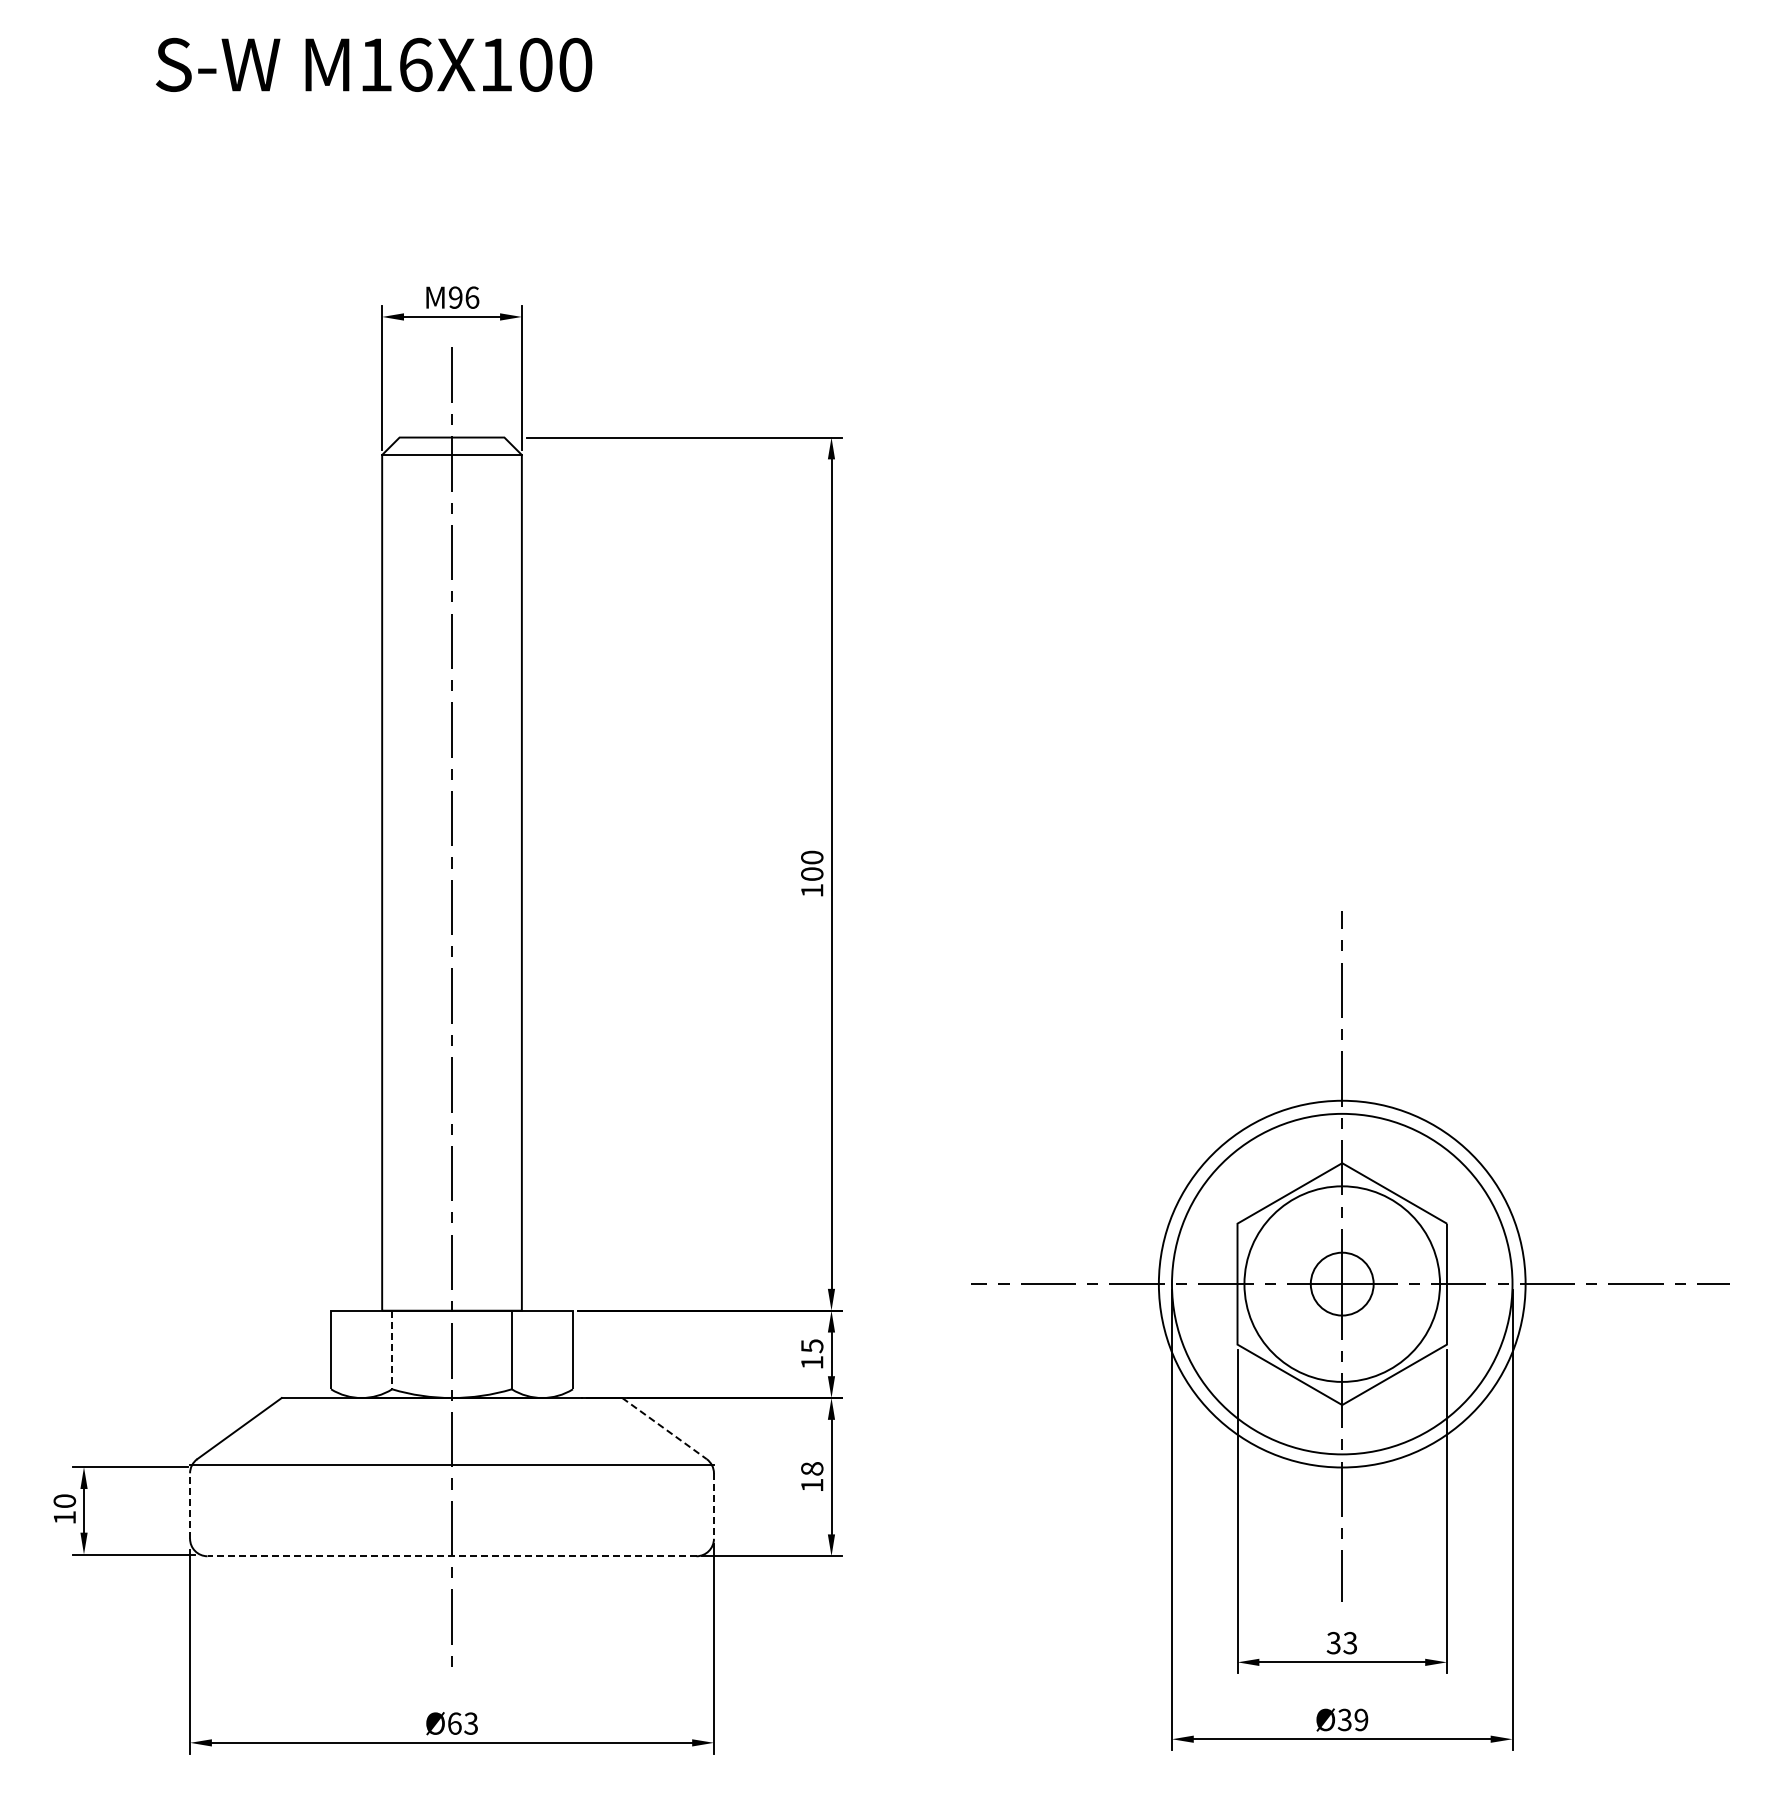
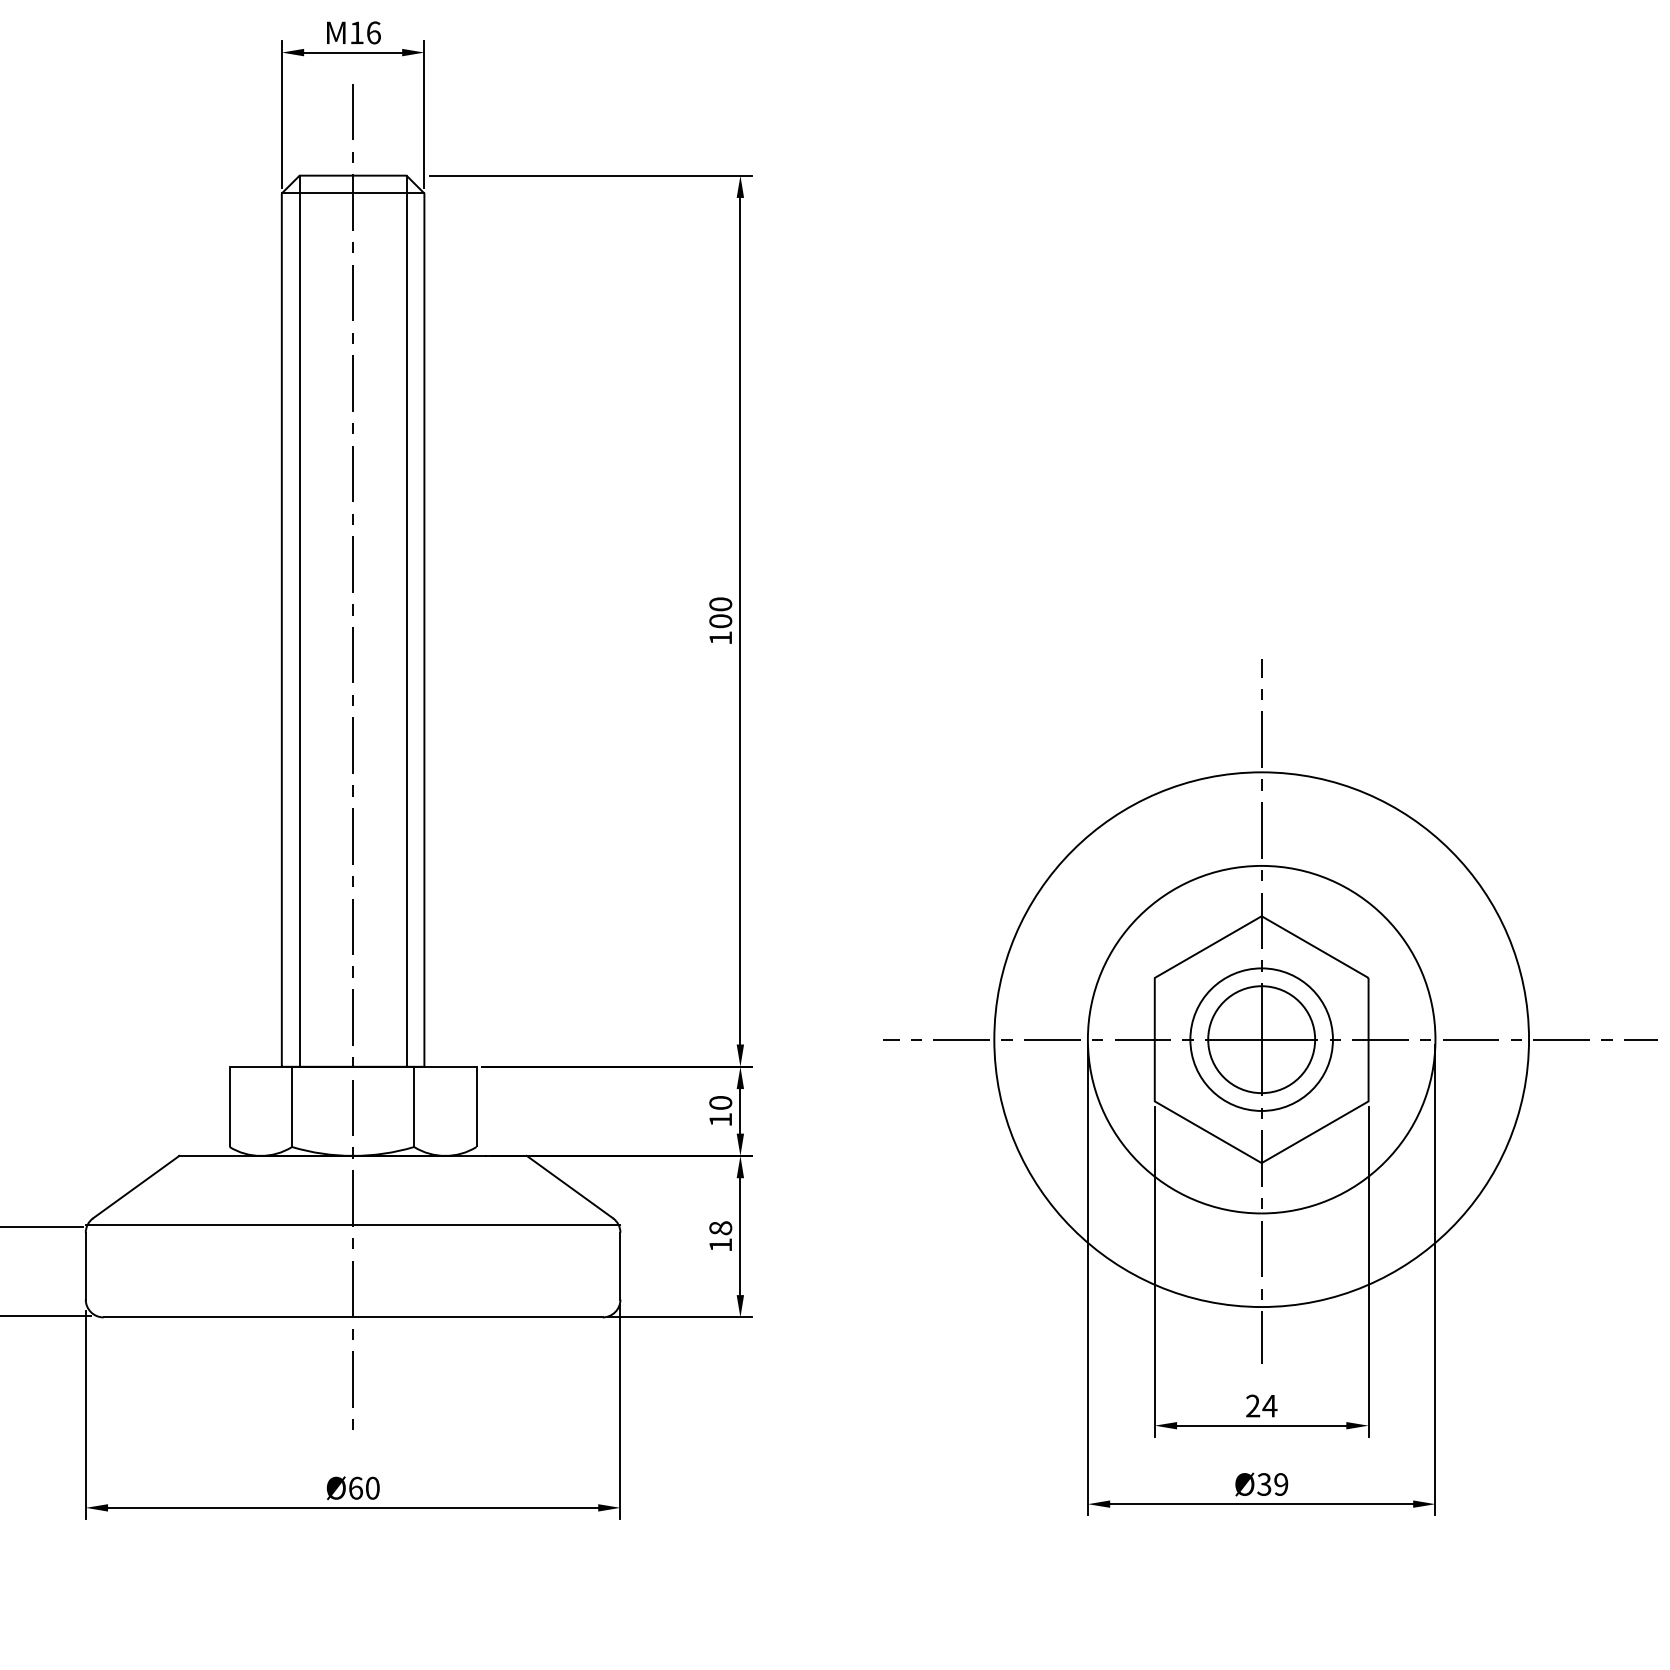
text: (455, 297) -> (356, 32), 96 -> 16
line: (399, 873) -> (299, 620), added
line: (504, 873) -> (406, 620), added
circle: (1341, 1283) -> (1260, 1039), size x1.67
circle: (1342, 1283) -> (1261, 1039), size x0.71
circle: (1342, 1284) -> (1261, 1040), size x1.43
text: (812, 1346) -> (721, 1103), 15 -> 10
line: (392, 1350) -> (292, 1107), dashed -> solid
line: (664, 1428) -> (569, 1187), dashed -> solid
line: (190, 1506) -> (86, 1266), dashed -> solid
line: (713, 1506) -> (619, 1266), dashed -> solid
line: (451, 1556) -> (352, 1317), dashed -> solid
text: (1341, 1642) -> (1260, 1405), 33 -> 24
text: (471, 1723) -> (372, 1488), Ø63 -> Ø60

